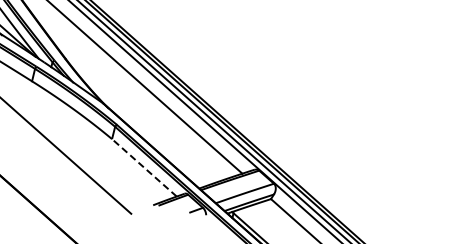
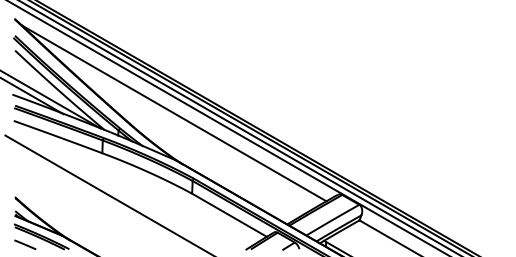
line: (144, 168) -> (229, 215), dashed -> solid

